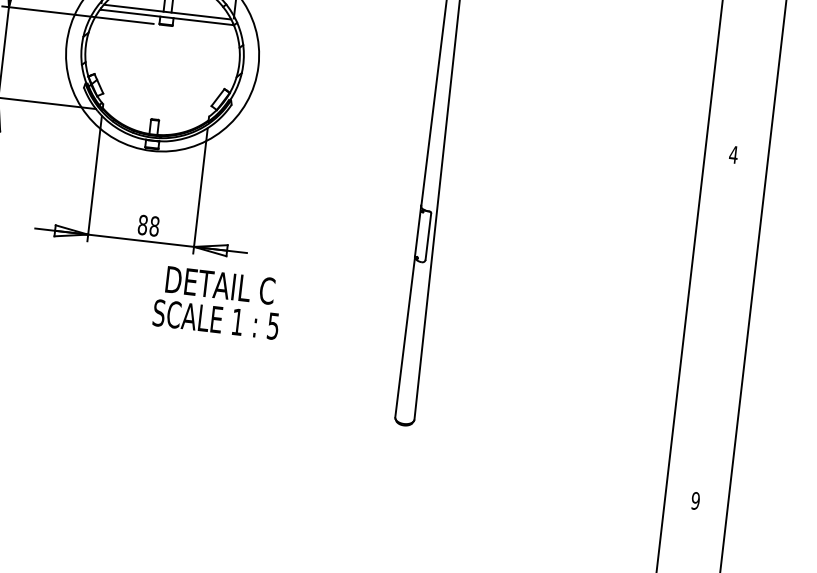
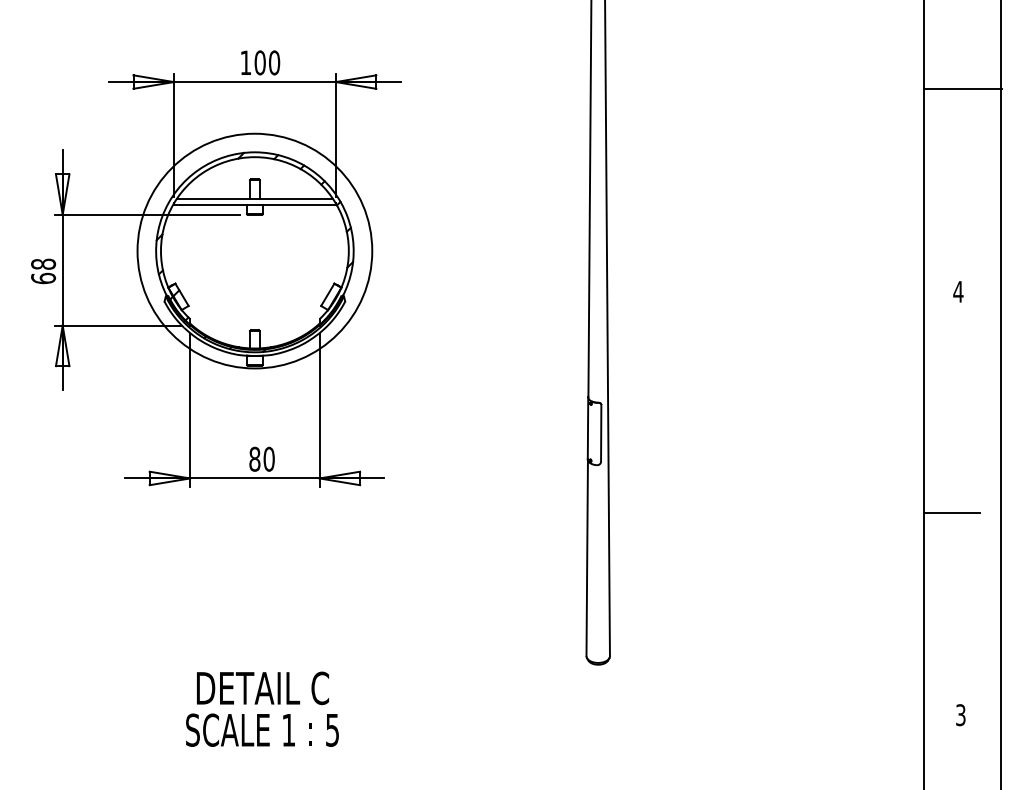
text: (154, 226) -> (268, 459), 88 -> 80
text: (218, 301) -> (262, 708), moved
line: (707, 335) -> (951, 513), added
text: (695, 500) -> (960, 714), 9 -> 3

